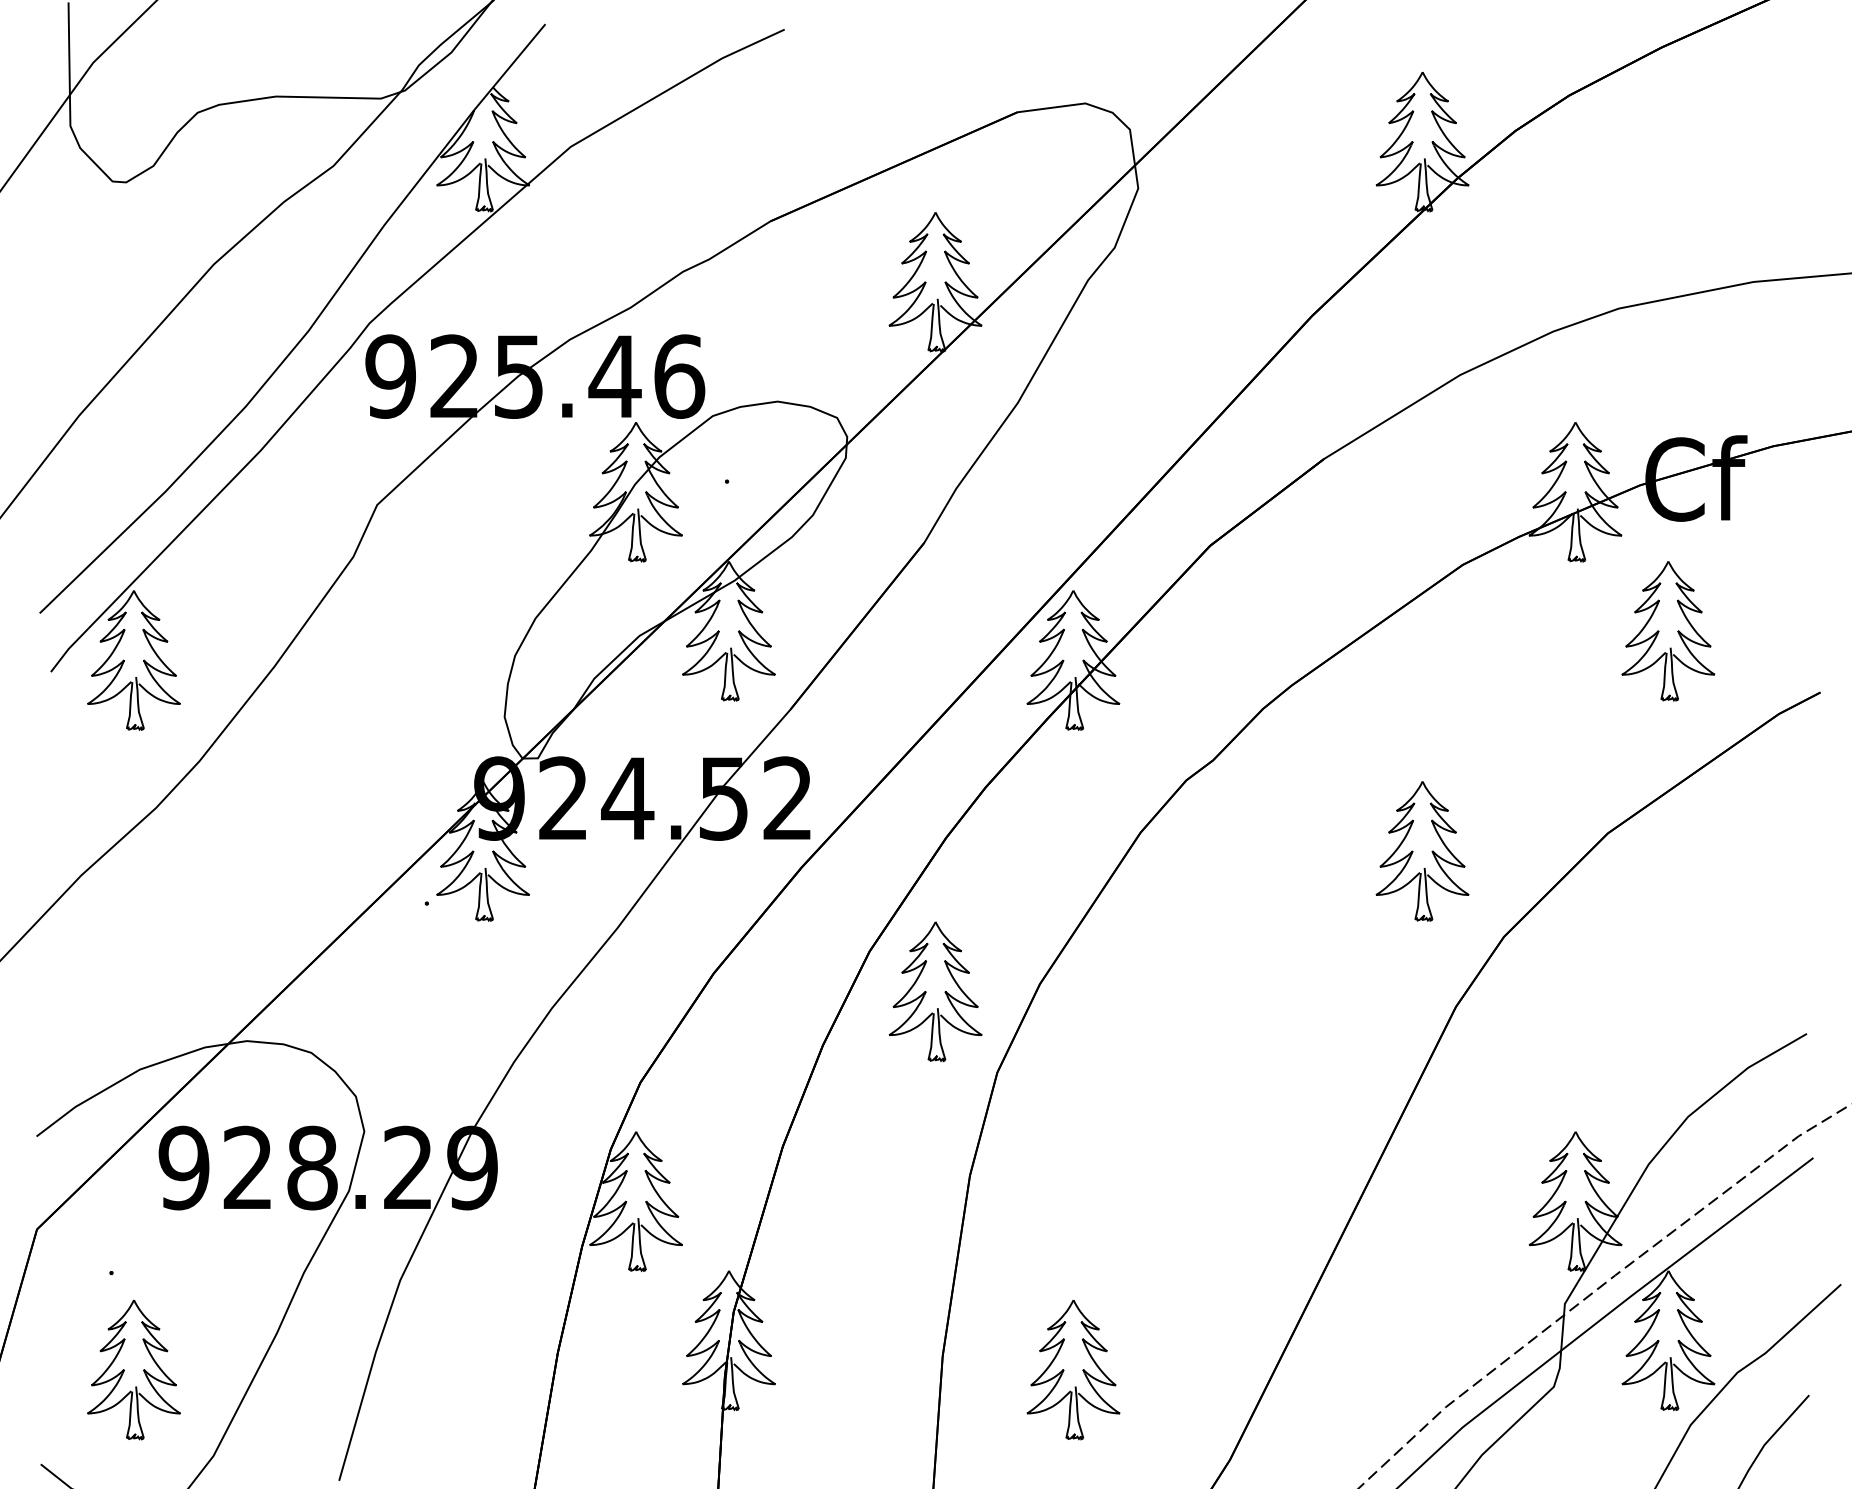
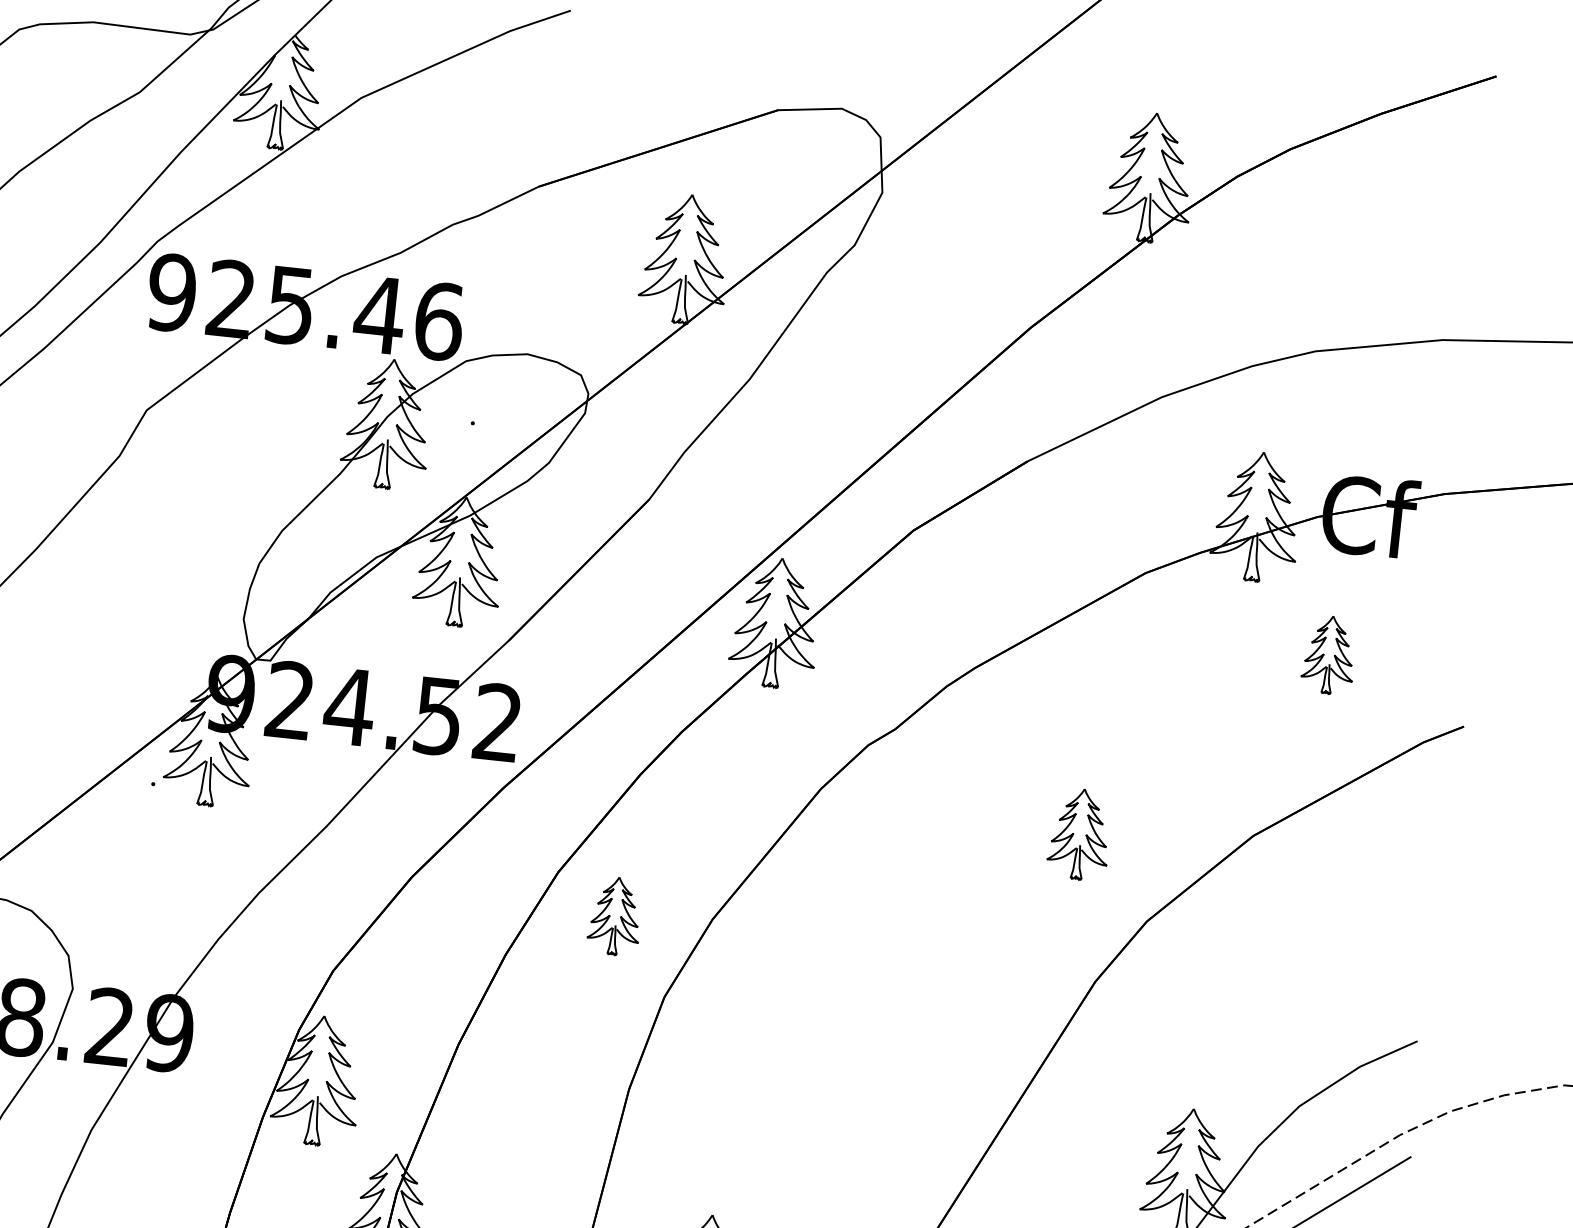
part: (1668, 631) -> (1329, 655), size x0.6
part: (1422, 851) -> (1079, 834), size x0.7
part: (935, 991) -> (615, 915), size x0.6

